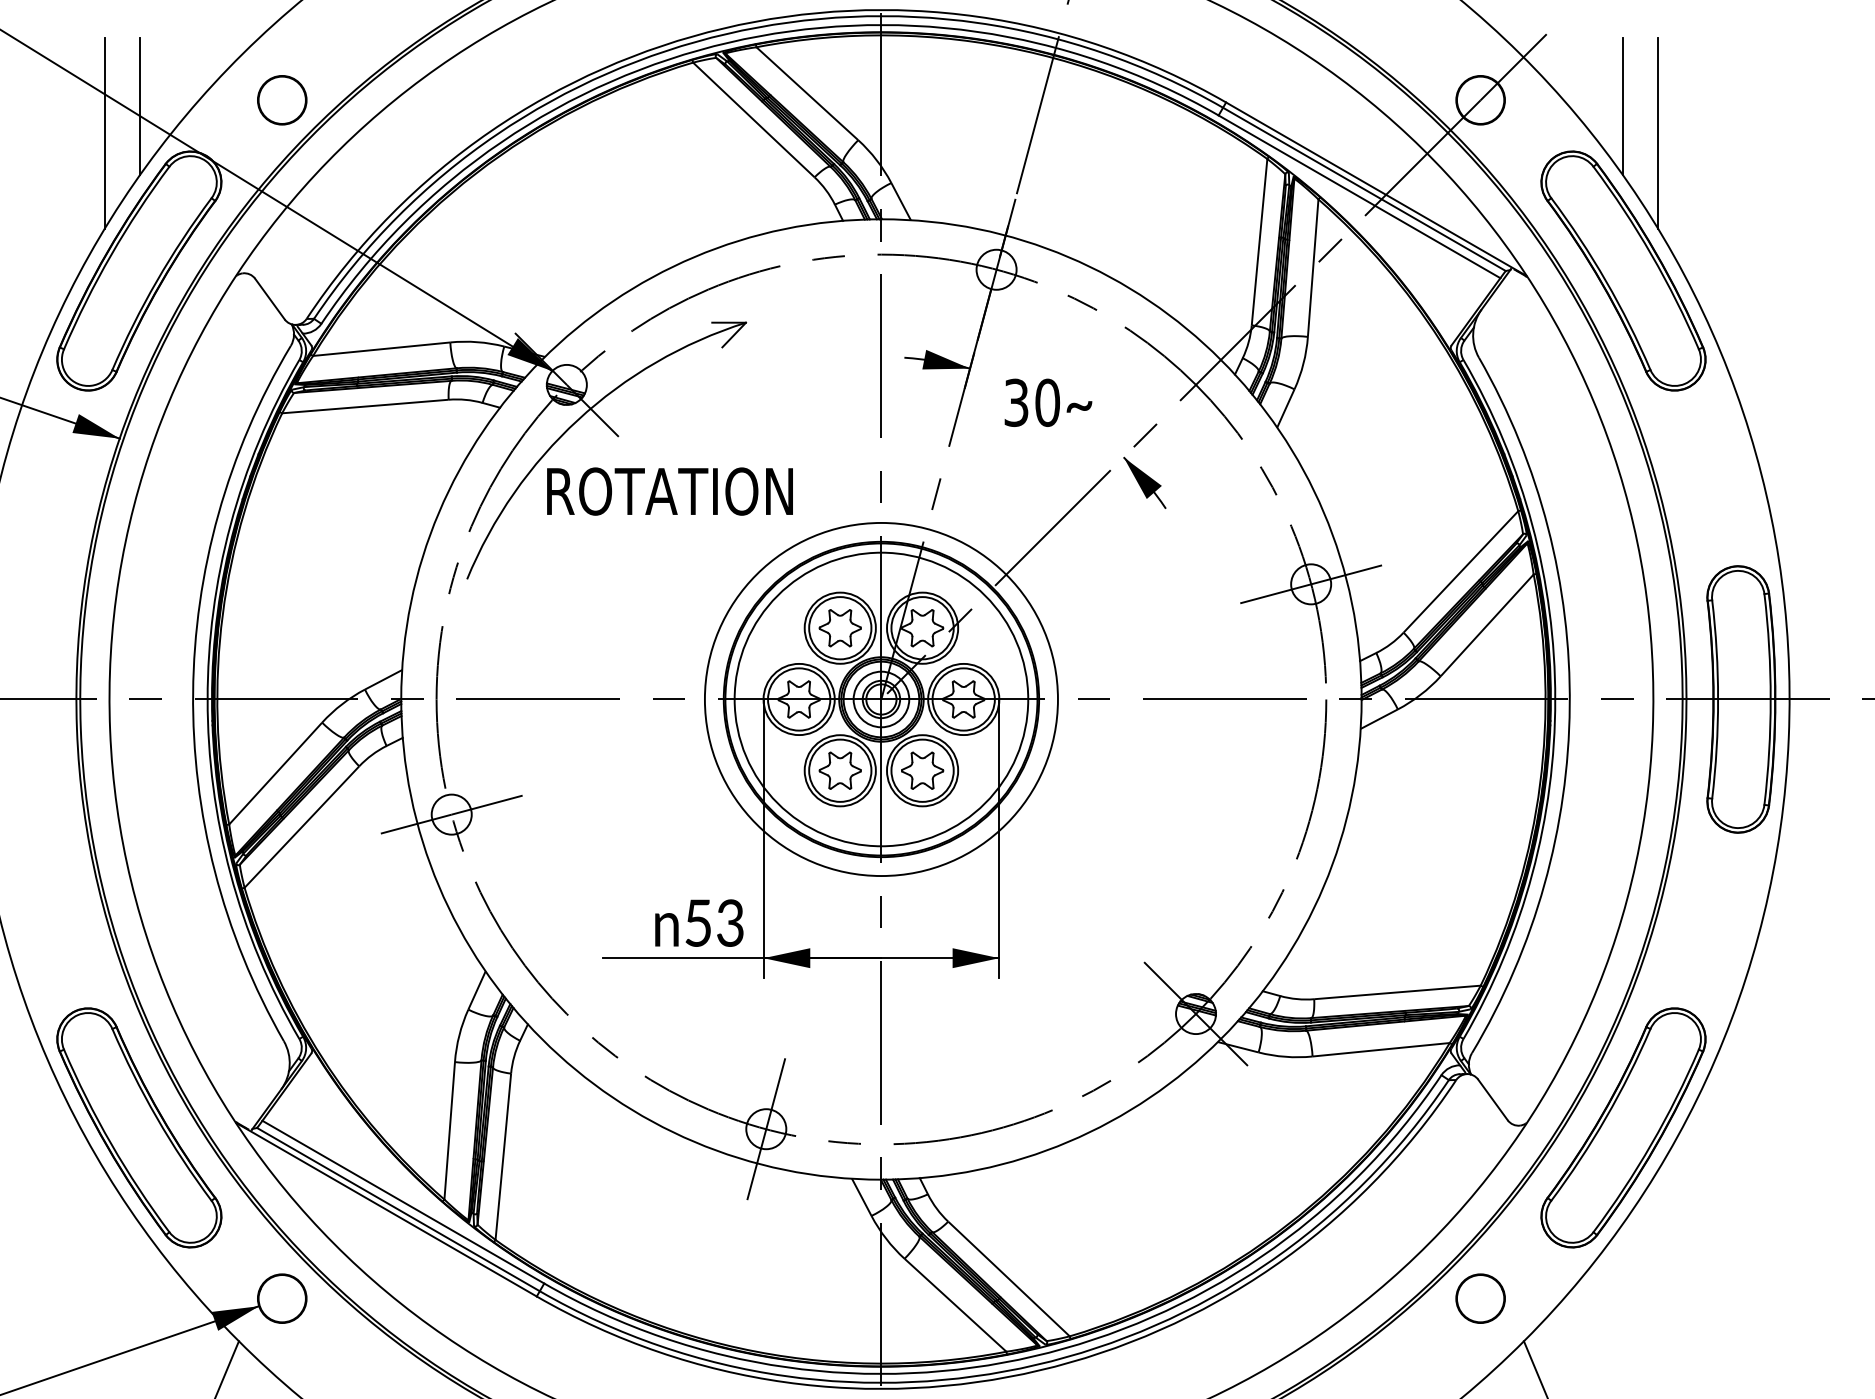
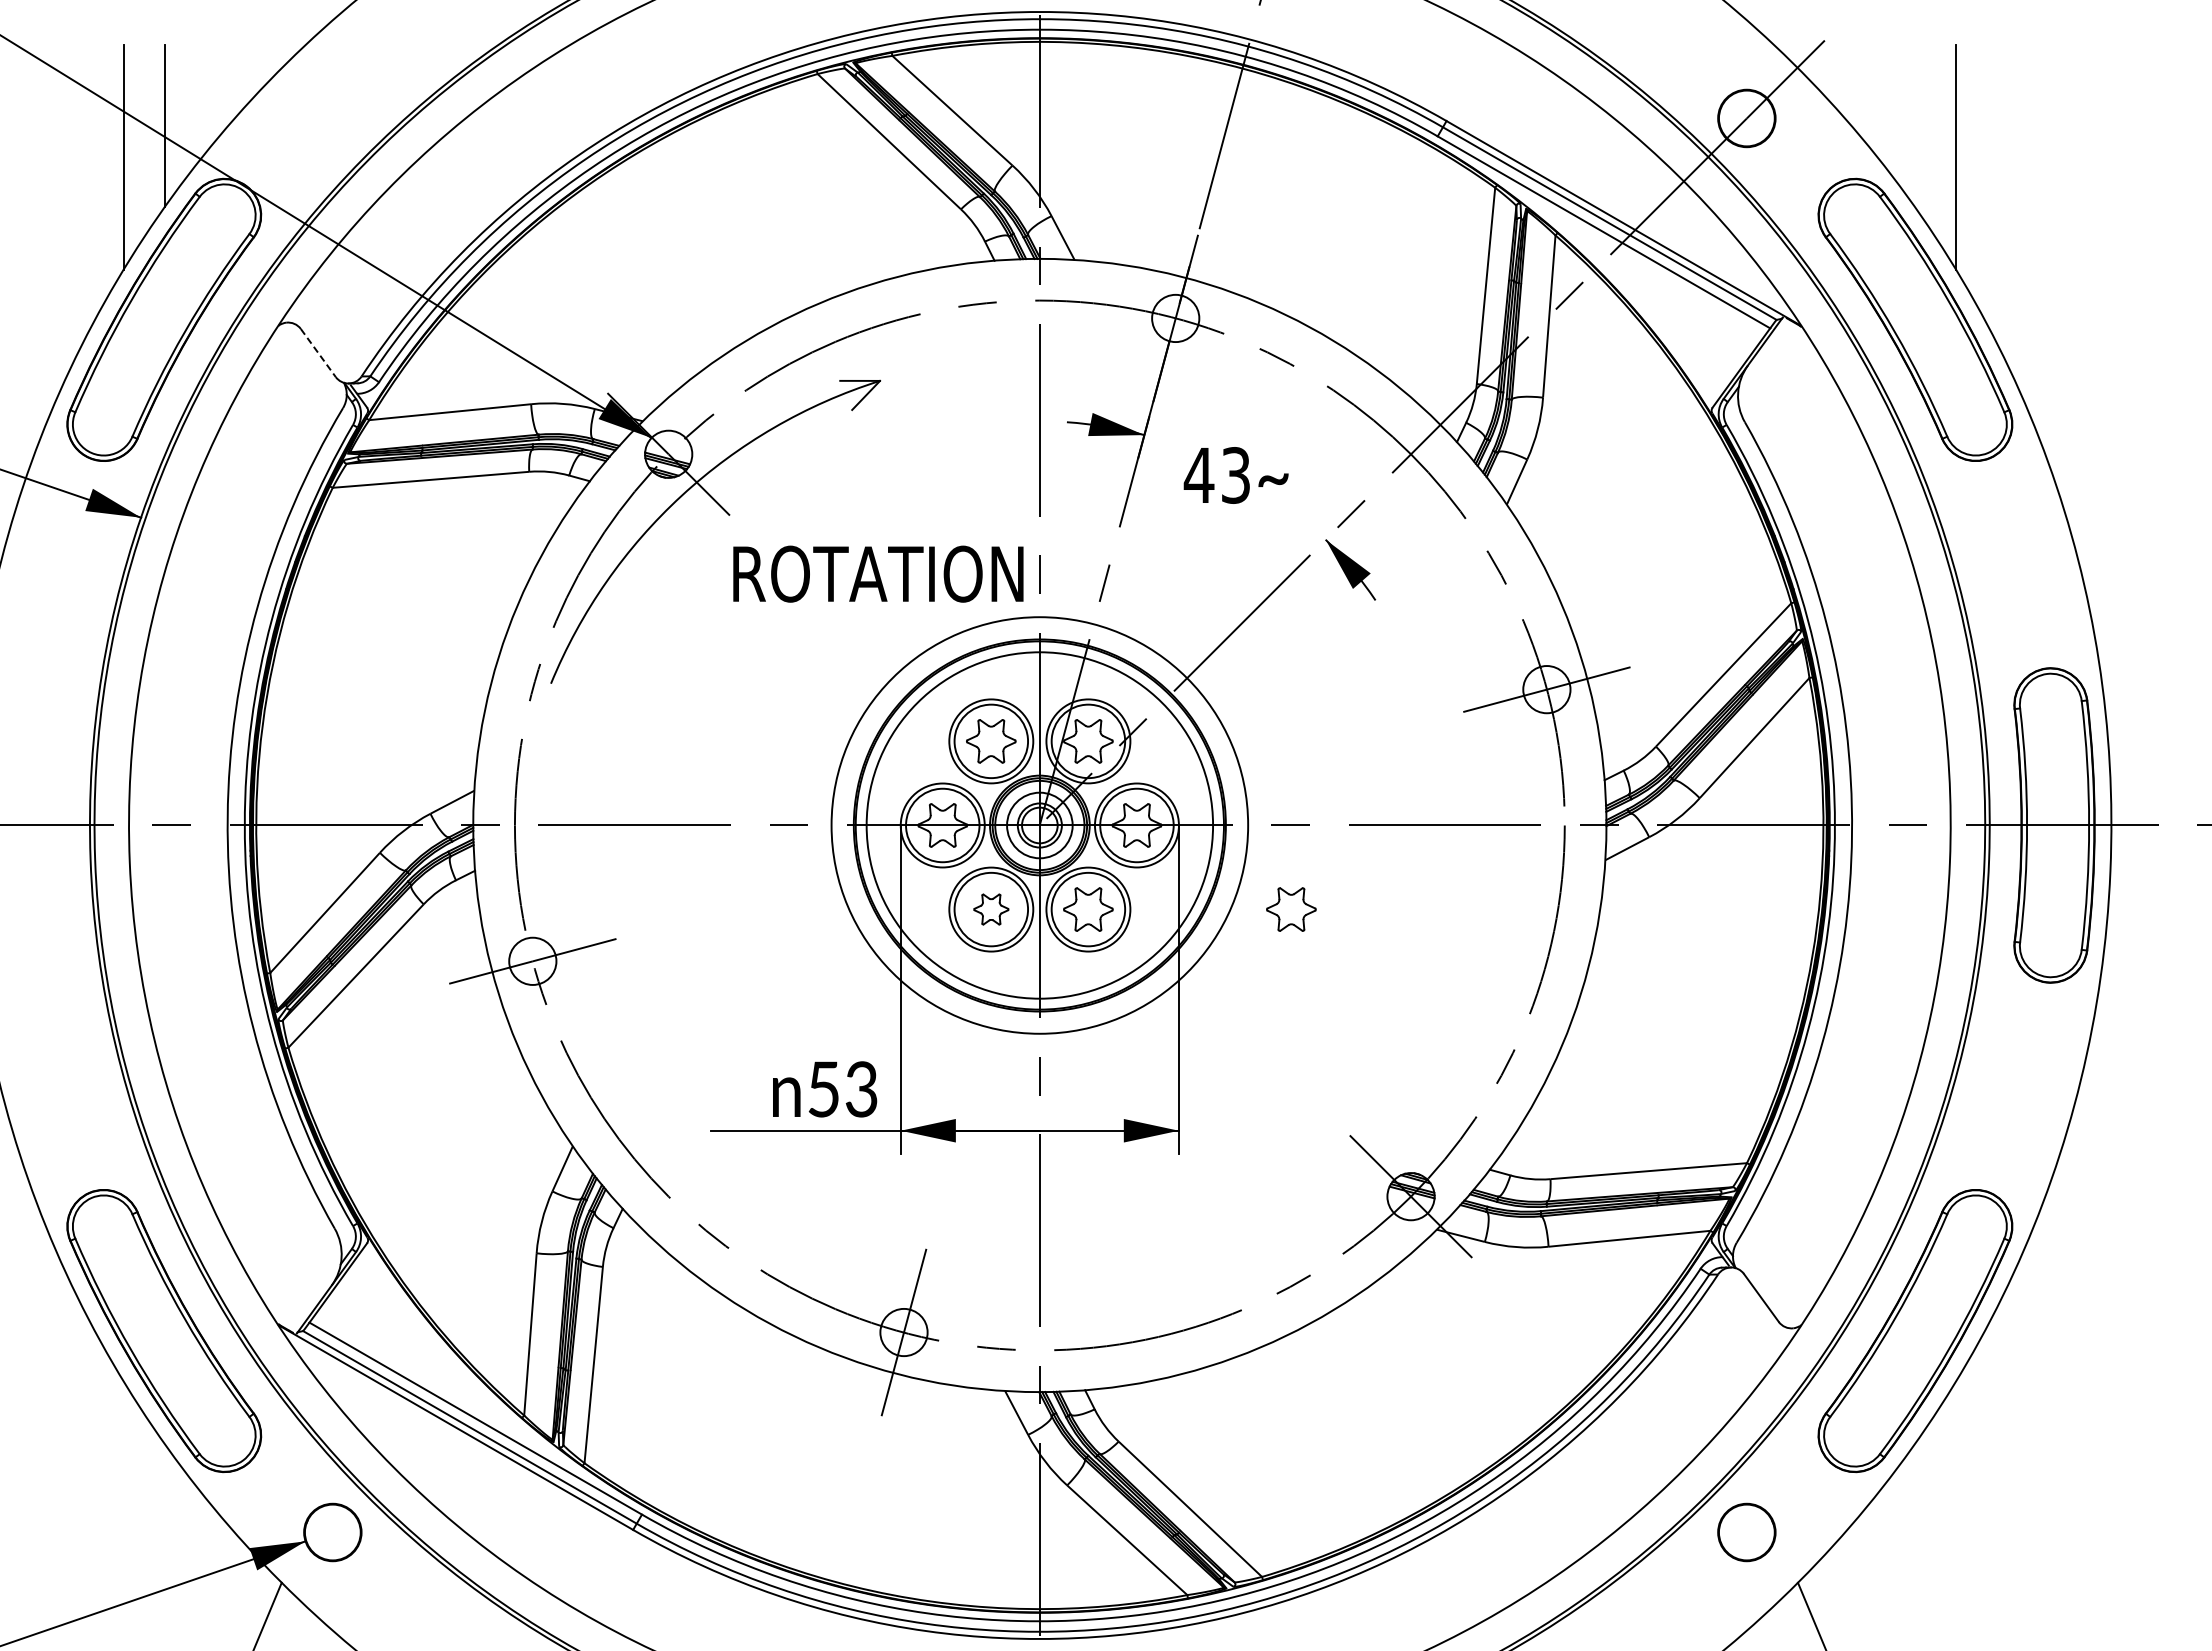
part: (281, 100) -> (332, 118), removed
line: (1622, 106) -> (1914, 125), removed
line: (270, 299) -> (318, 353), solid -> dashed
text: (1031, 402) -> (1216, 475), 30 -> 43
text: (670, 491) -> (878, 573), moved
part: (840, 770) -> (991, 909), size x0.7
part: (1094, 770) -> (1291, 909), added

